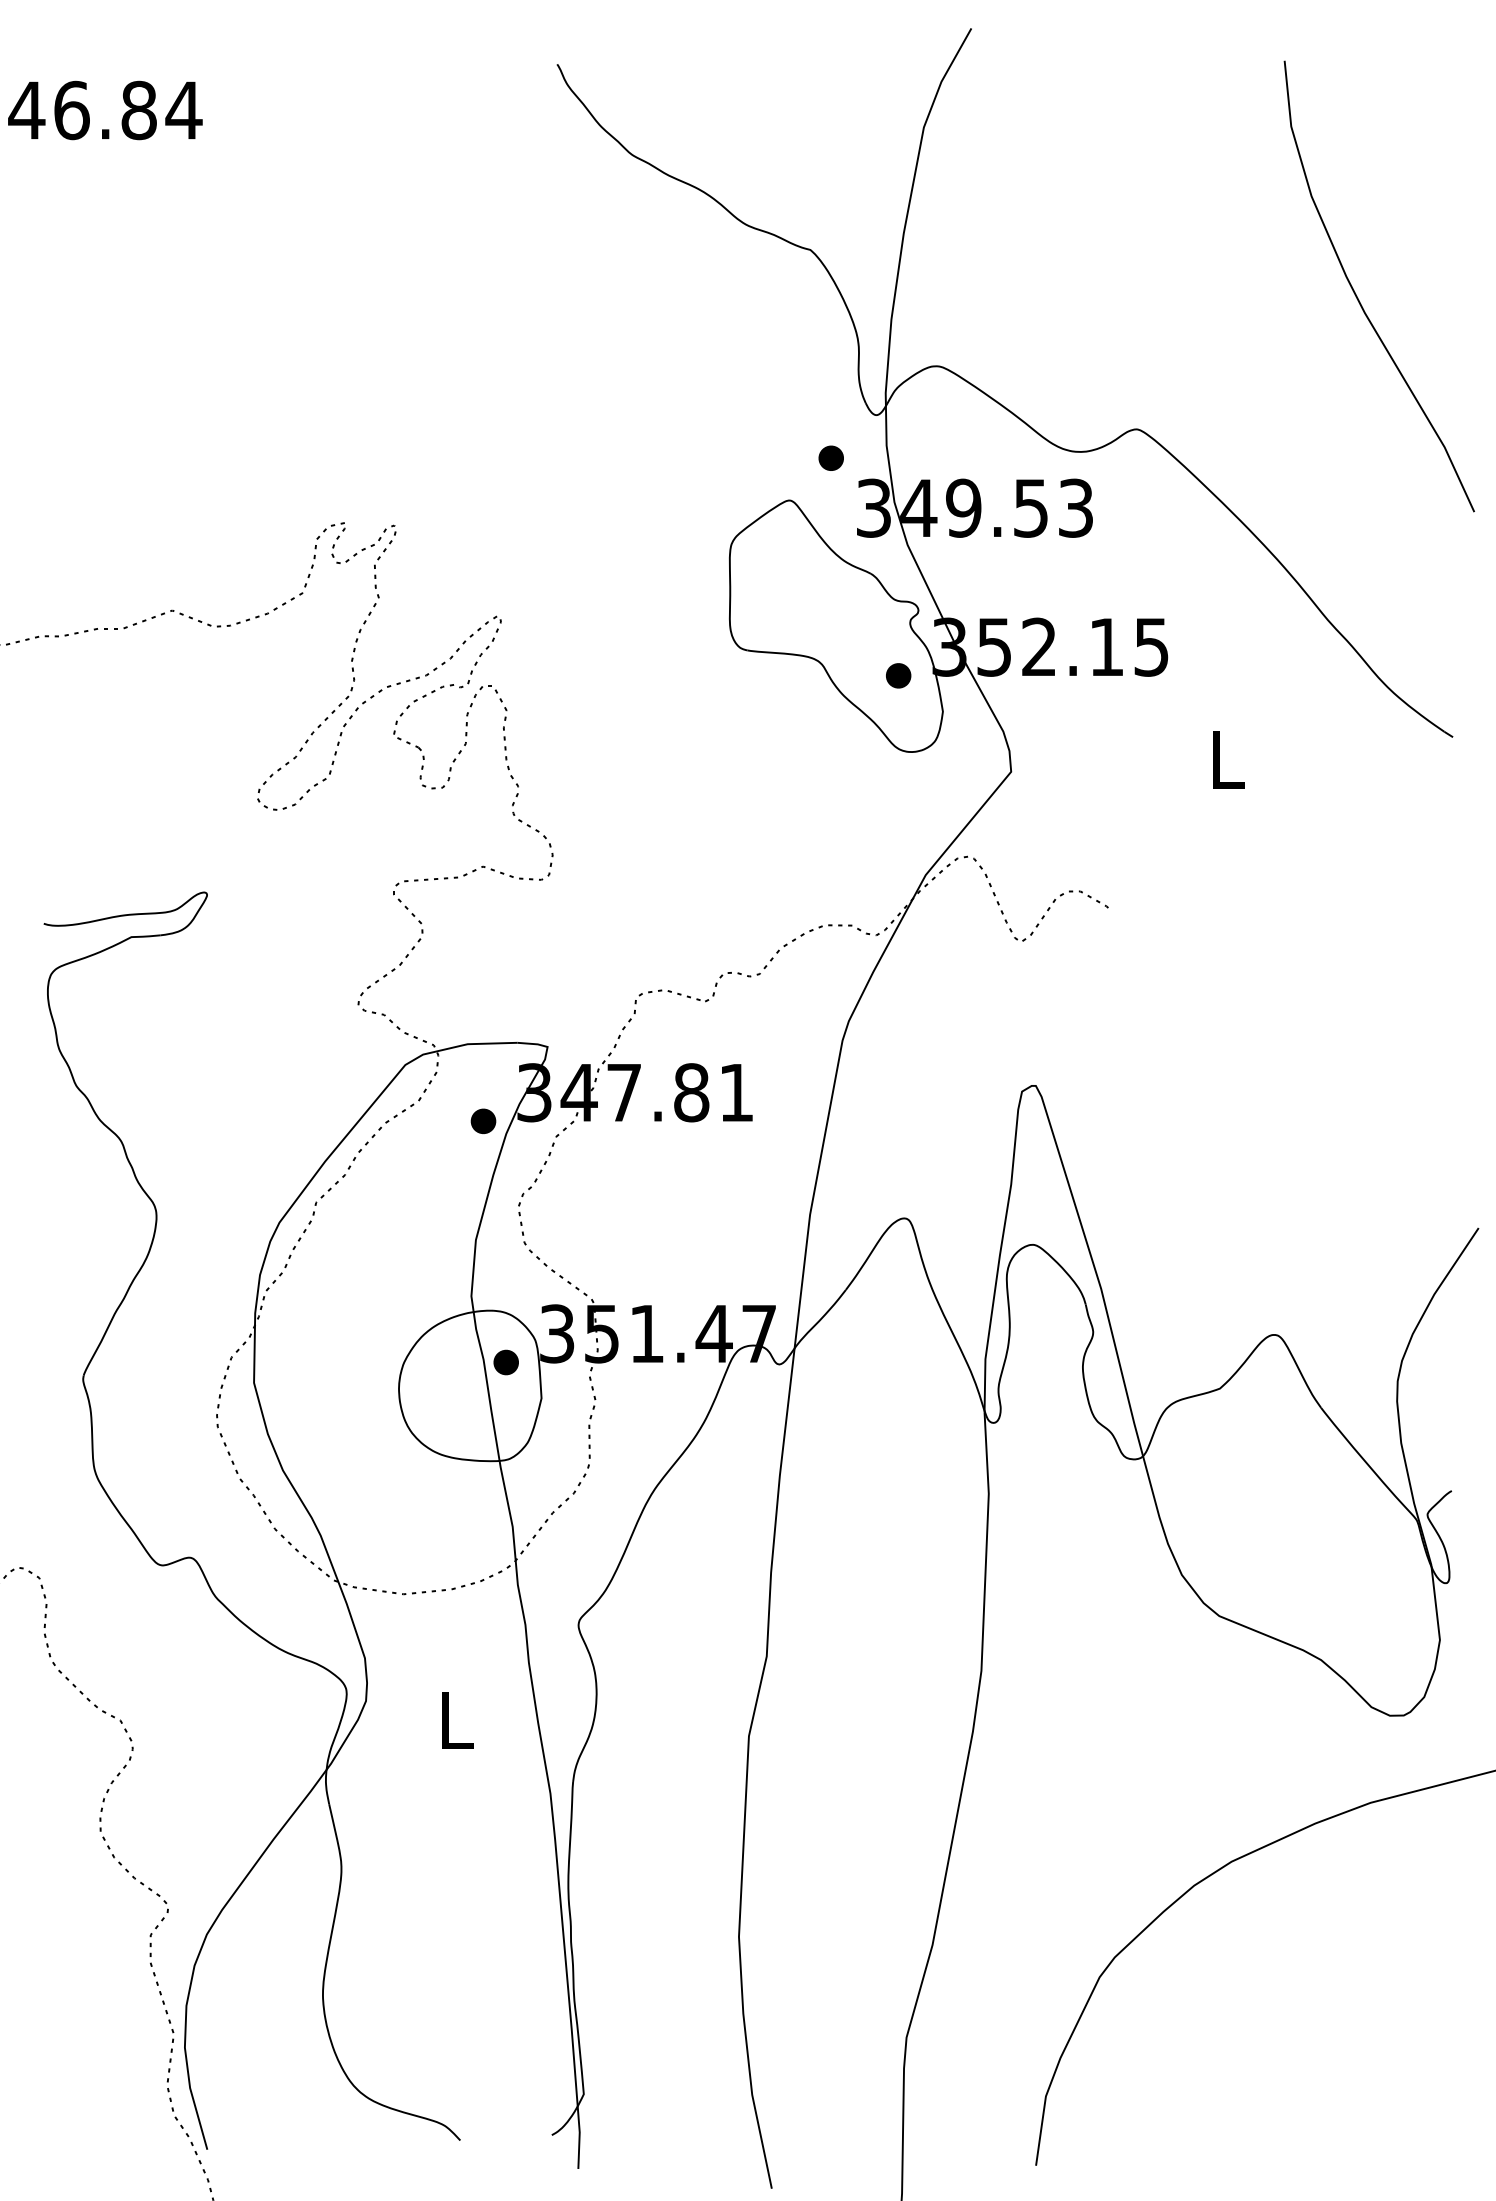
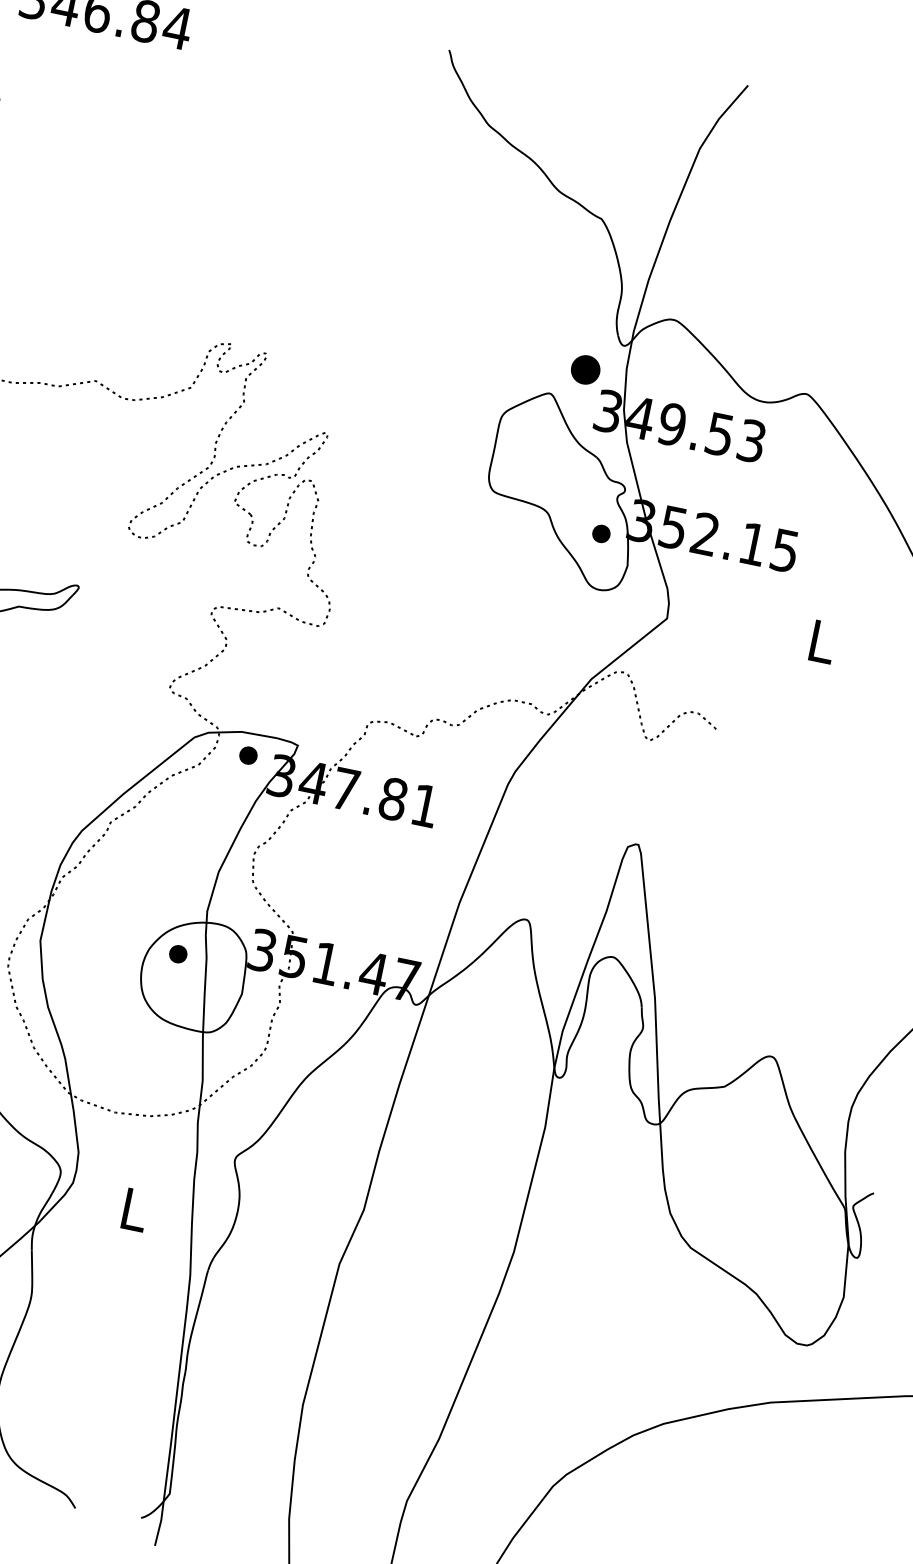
part: (830, 457) -> (585, 369), size x1.6
part: (483, 1120) -> (248, 755), moved
part: (505, 1362) -> (177, 954), moved

